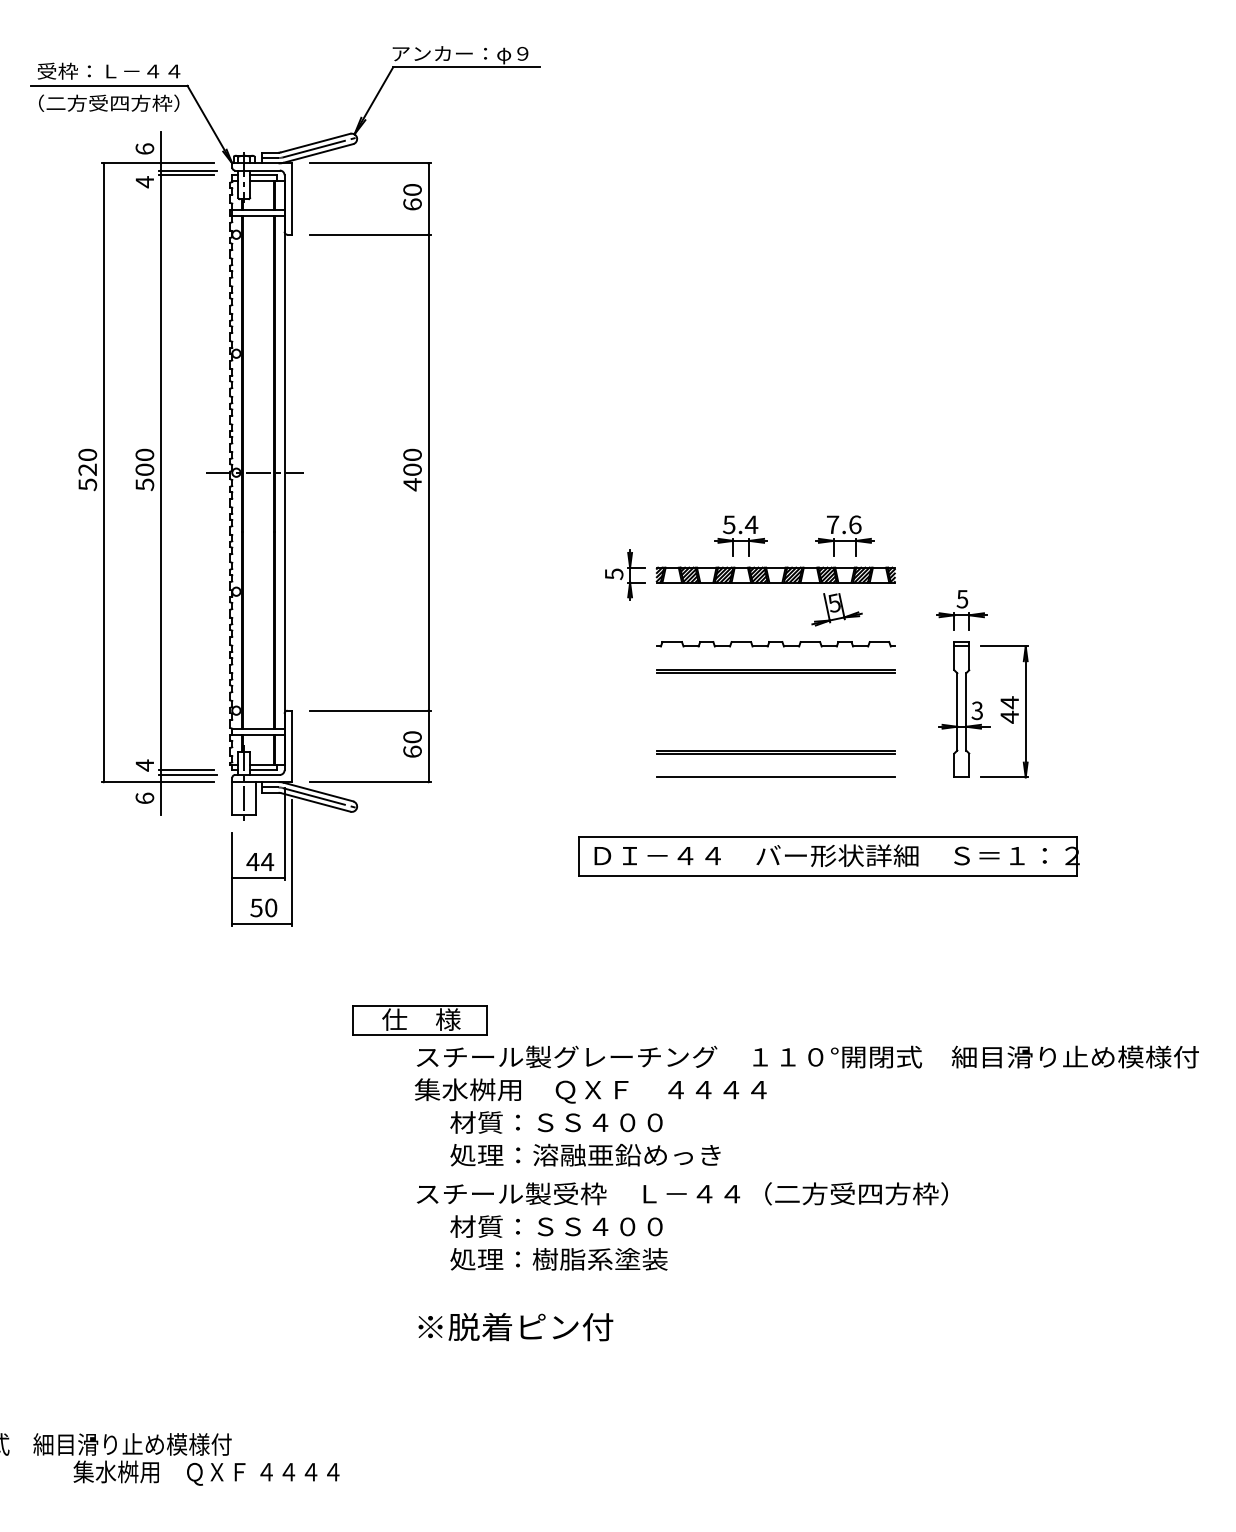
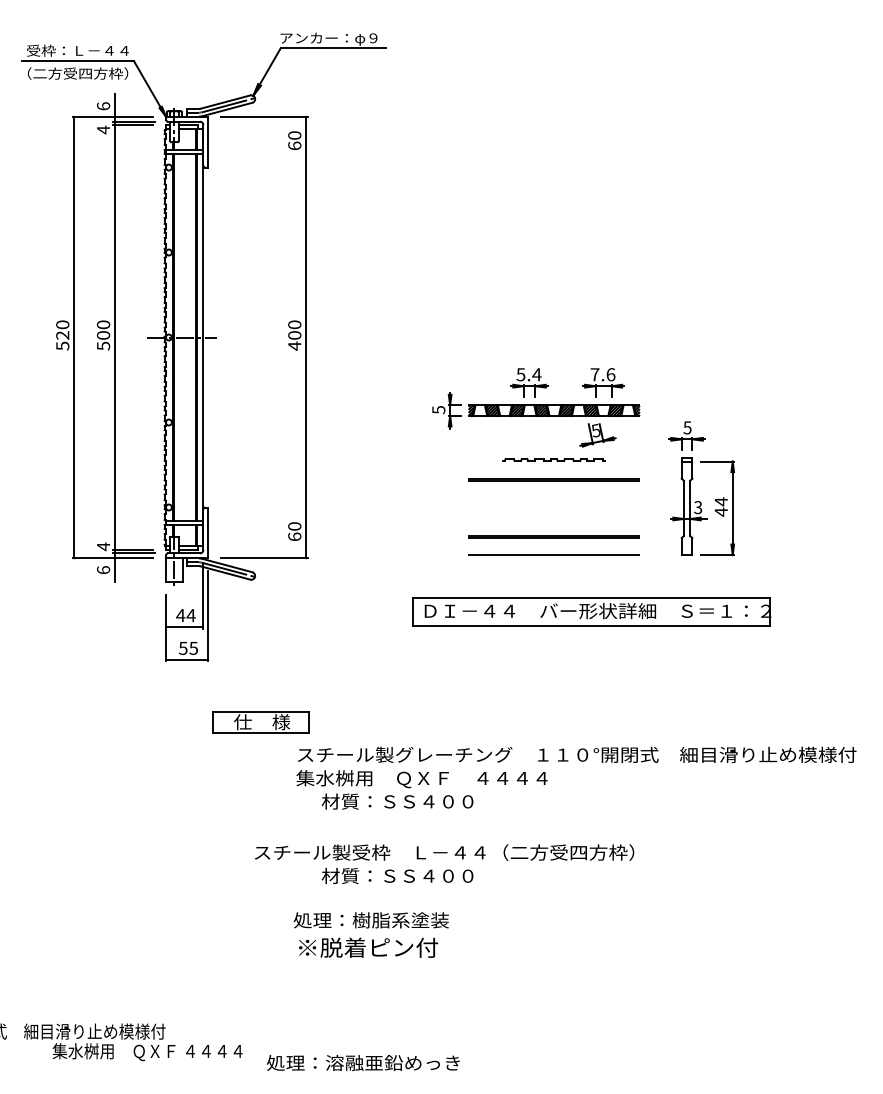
line: (370, 234) -> (264, 167), removed
part: (774, 643) -> (553, 459), size x0.6
line: (370, 710) -> (264, 507), removed
text: (270, 906) -> (193, 647), 50 -> 55
part: (419, 1020) -> (260, 722), moved
text: (585, 1155) -> (363, 1063), moved
text: (682, 1193) -> (444, 852), moved
text: (557, 1259) -> (370, 920), moved

